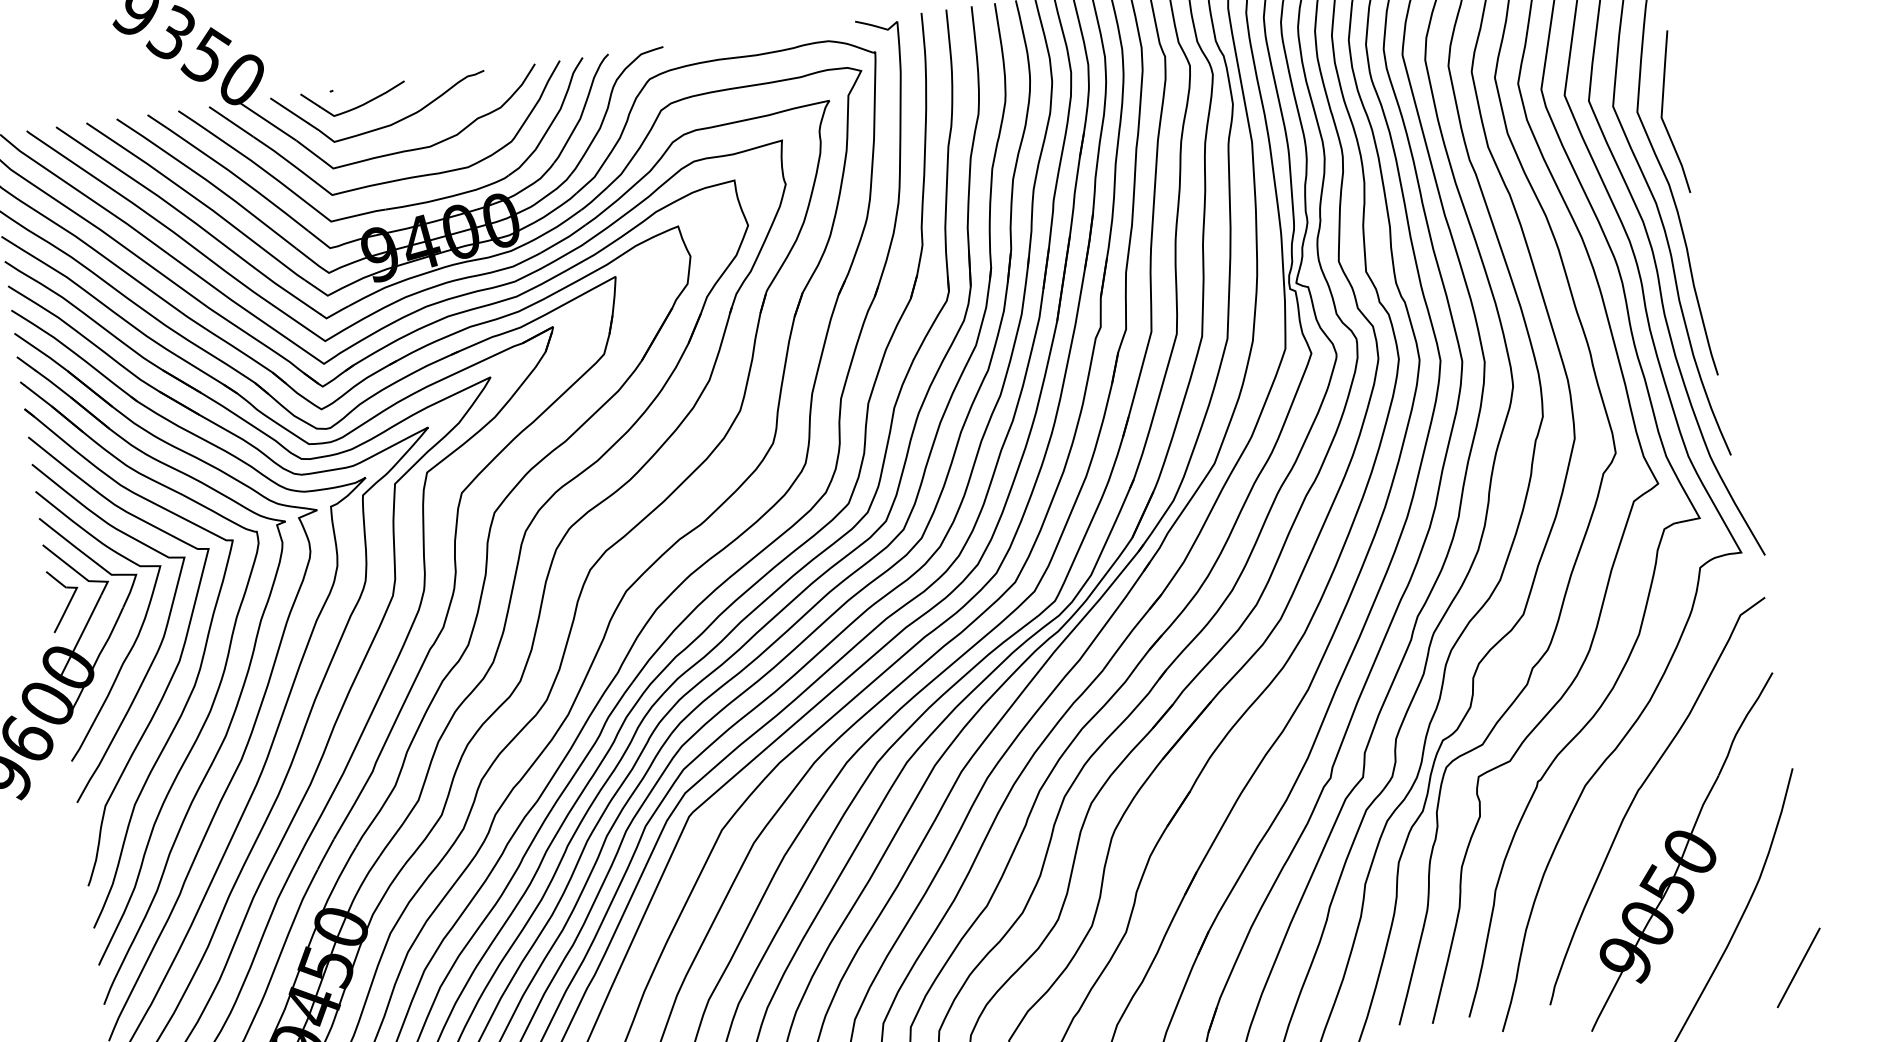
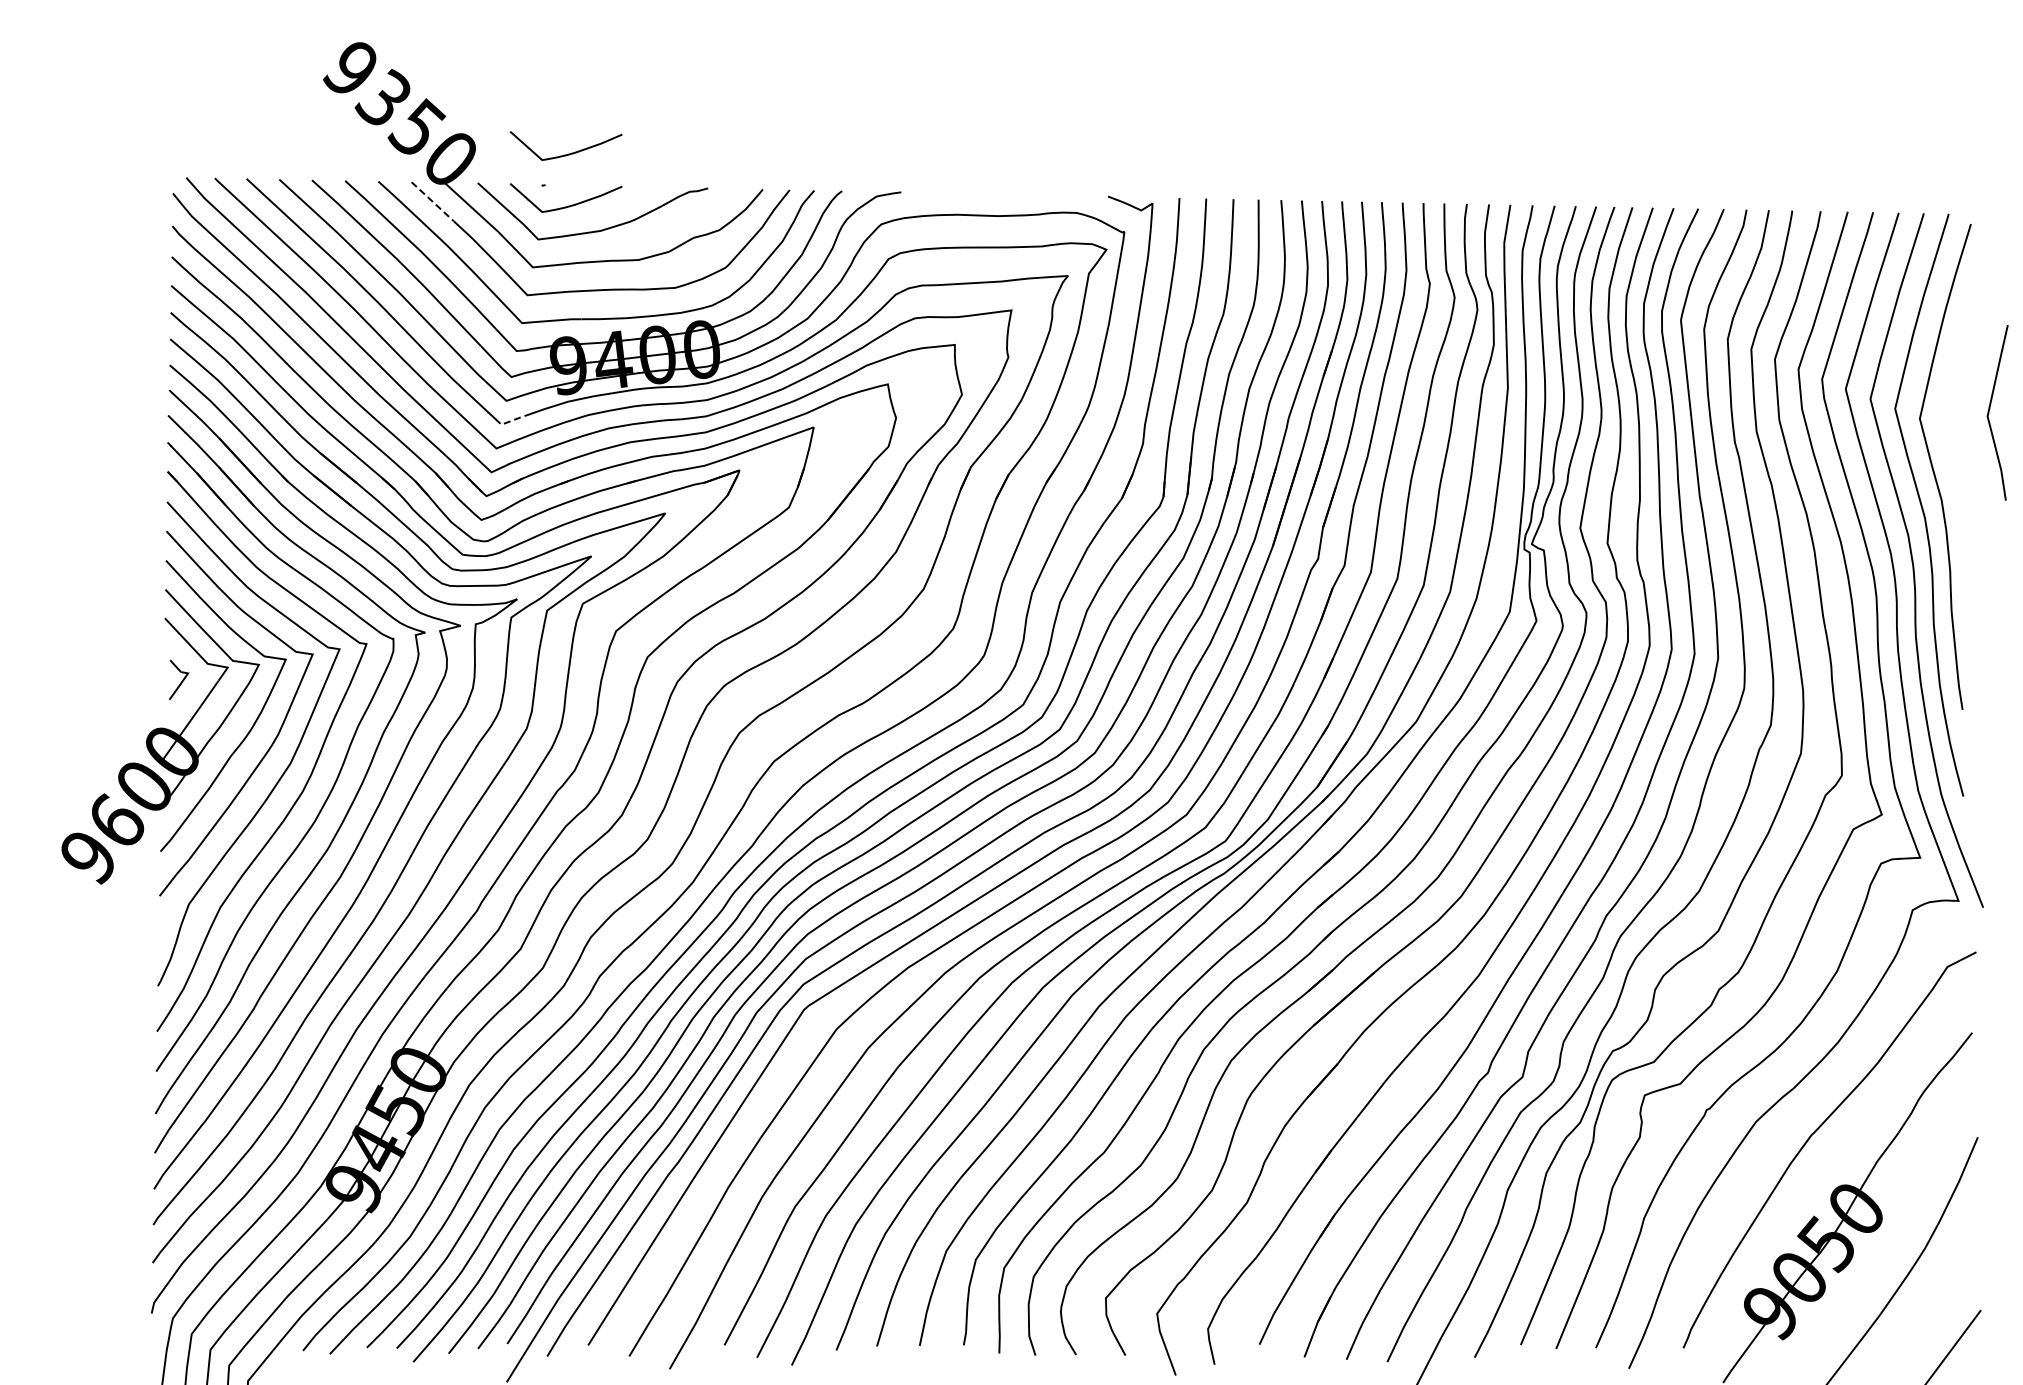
part: (350, 58) -> (568, 153), added
curve: (1662, 113) -> (1989, 412), moved
line: (231, 121) -> (432, 201), solid -> dashed
line: (334, 314) -> (510, 421), solid -> dashed
part: (63, 599) -> (178, 679), size x0.6

